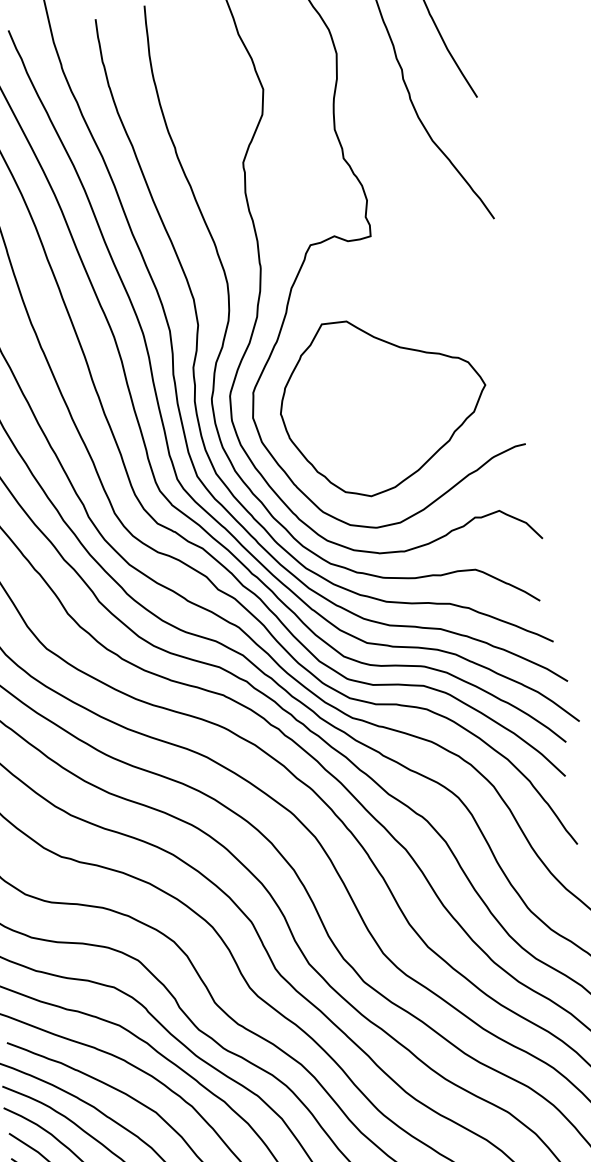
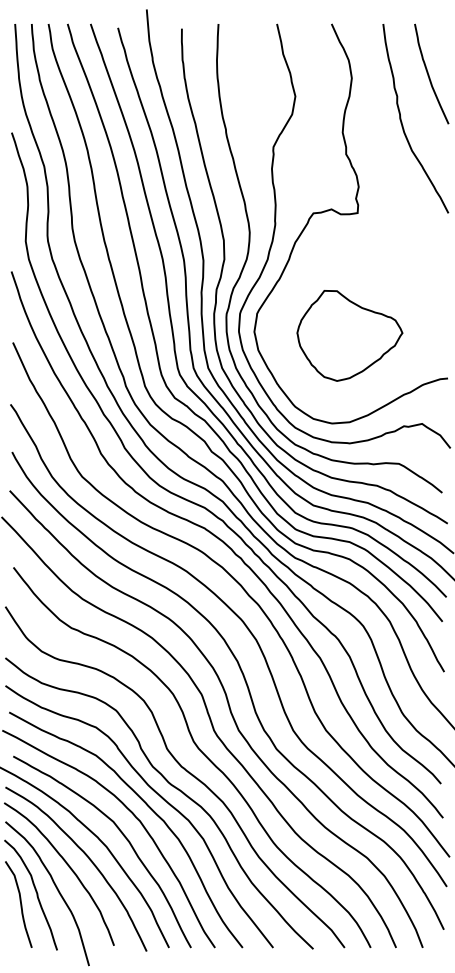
part: (383, 404) -> (349, 335), size x0.7

